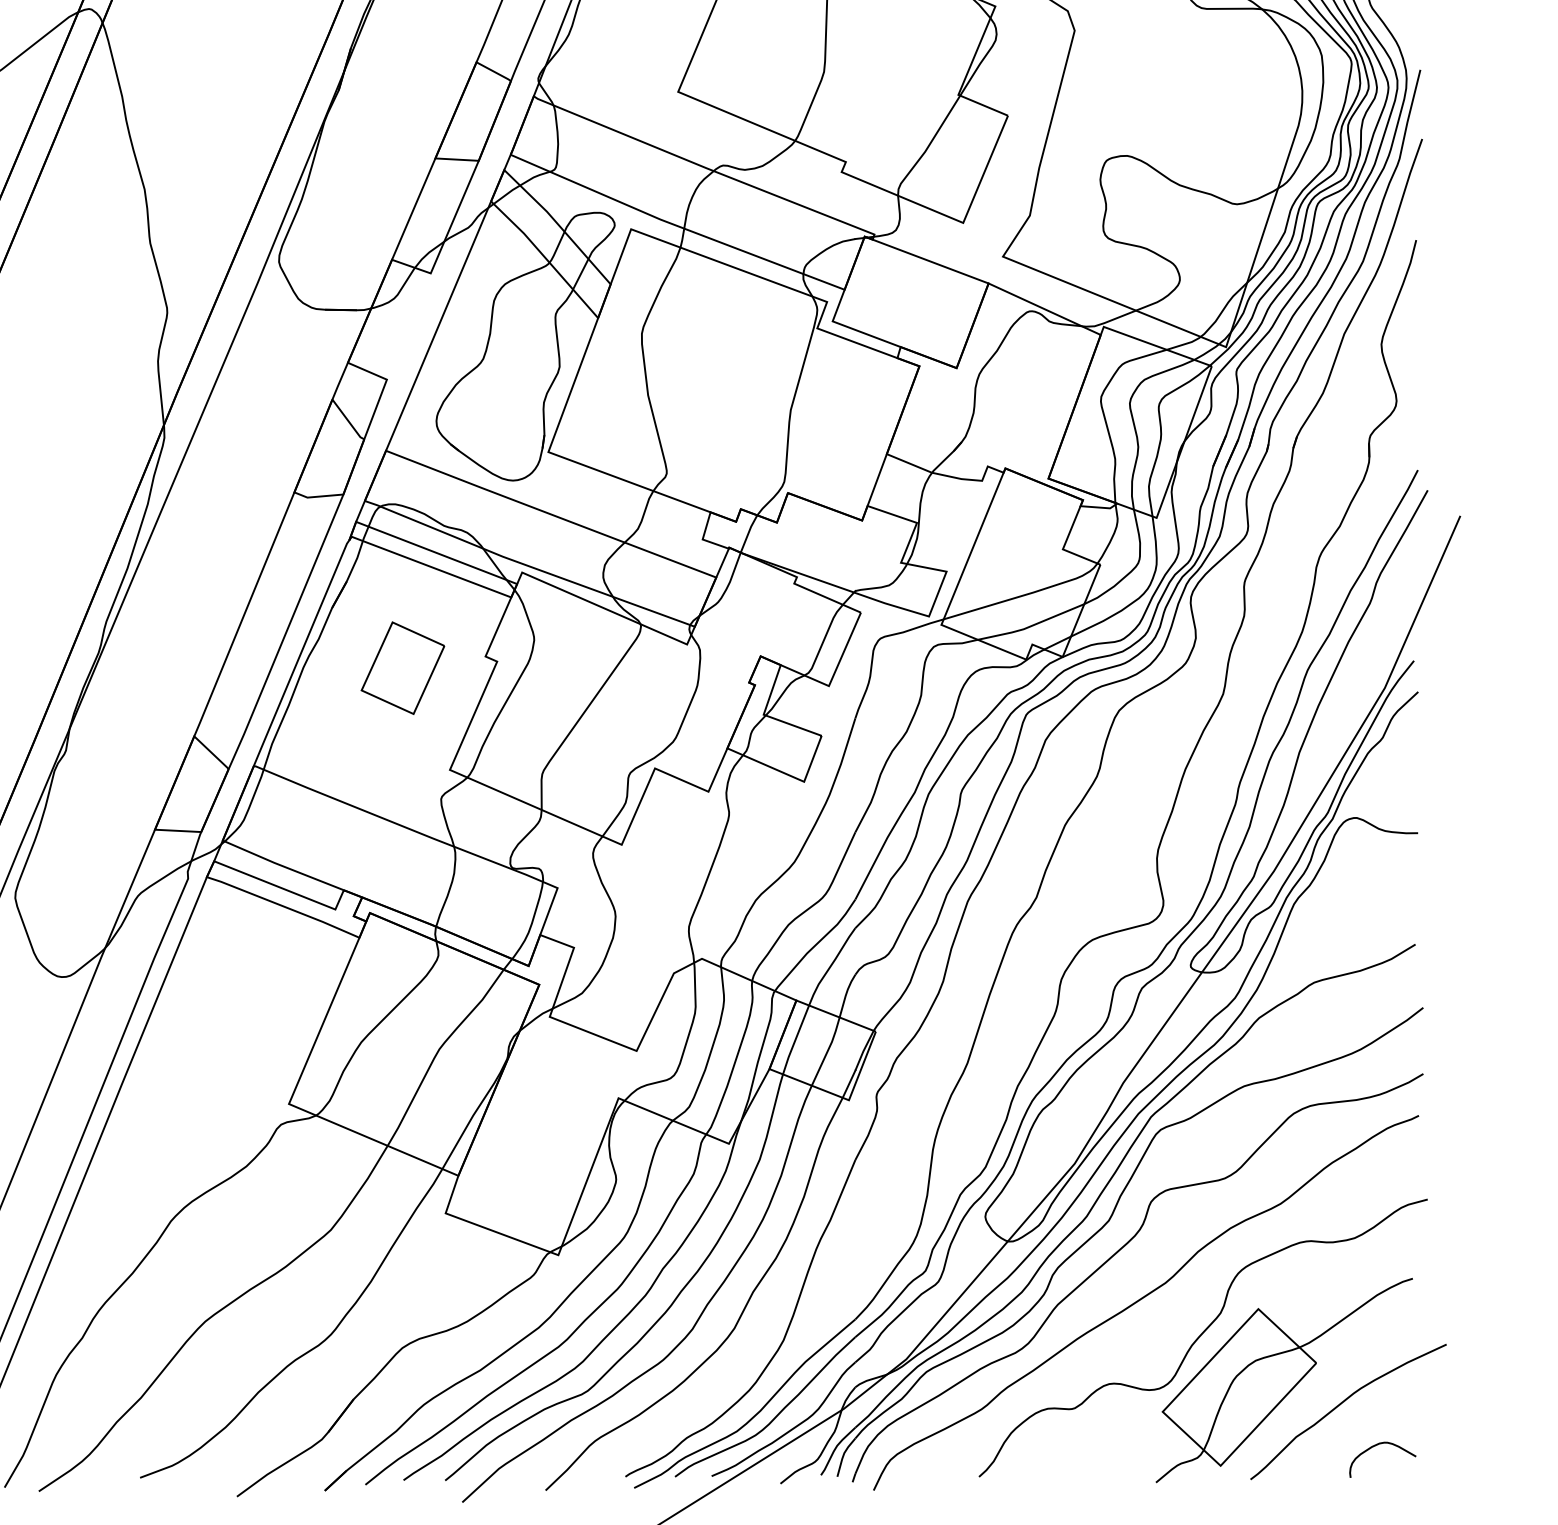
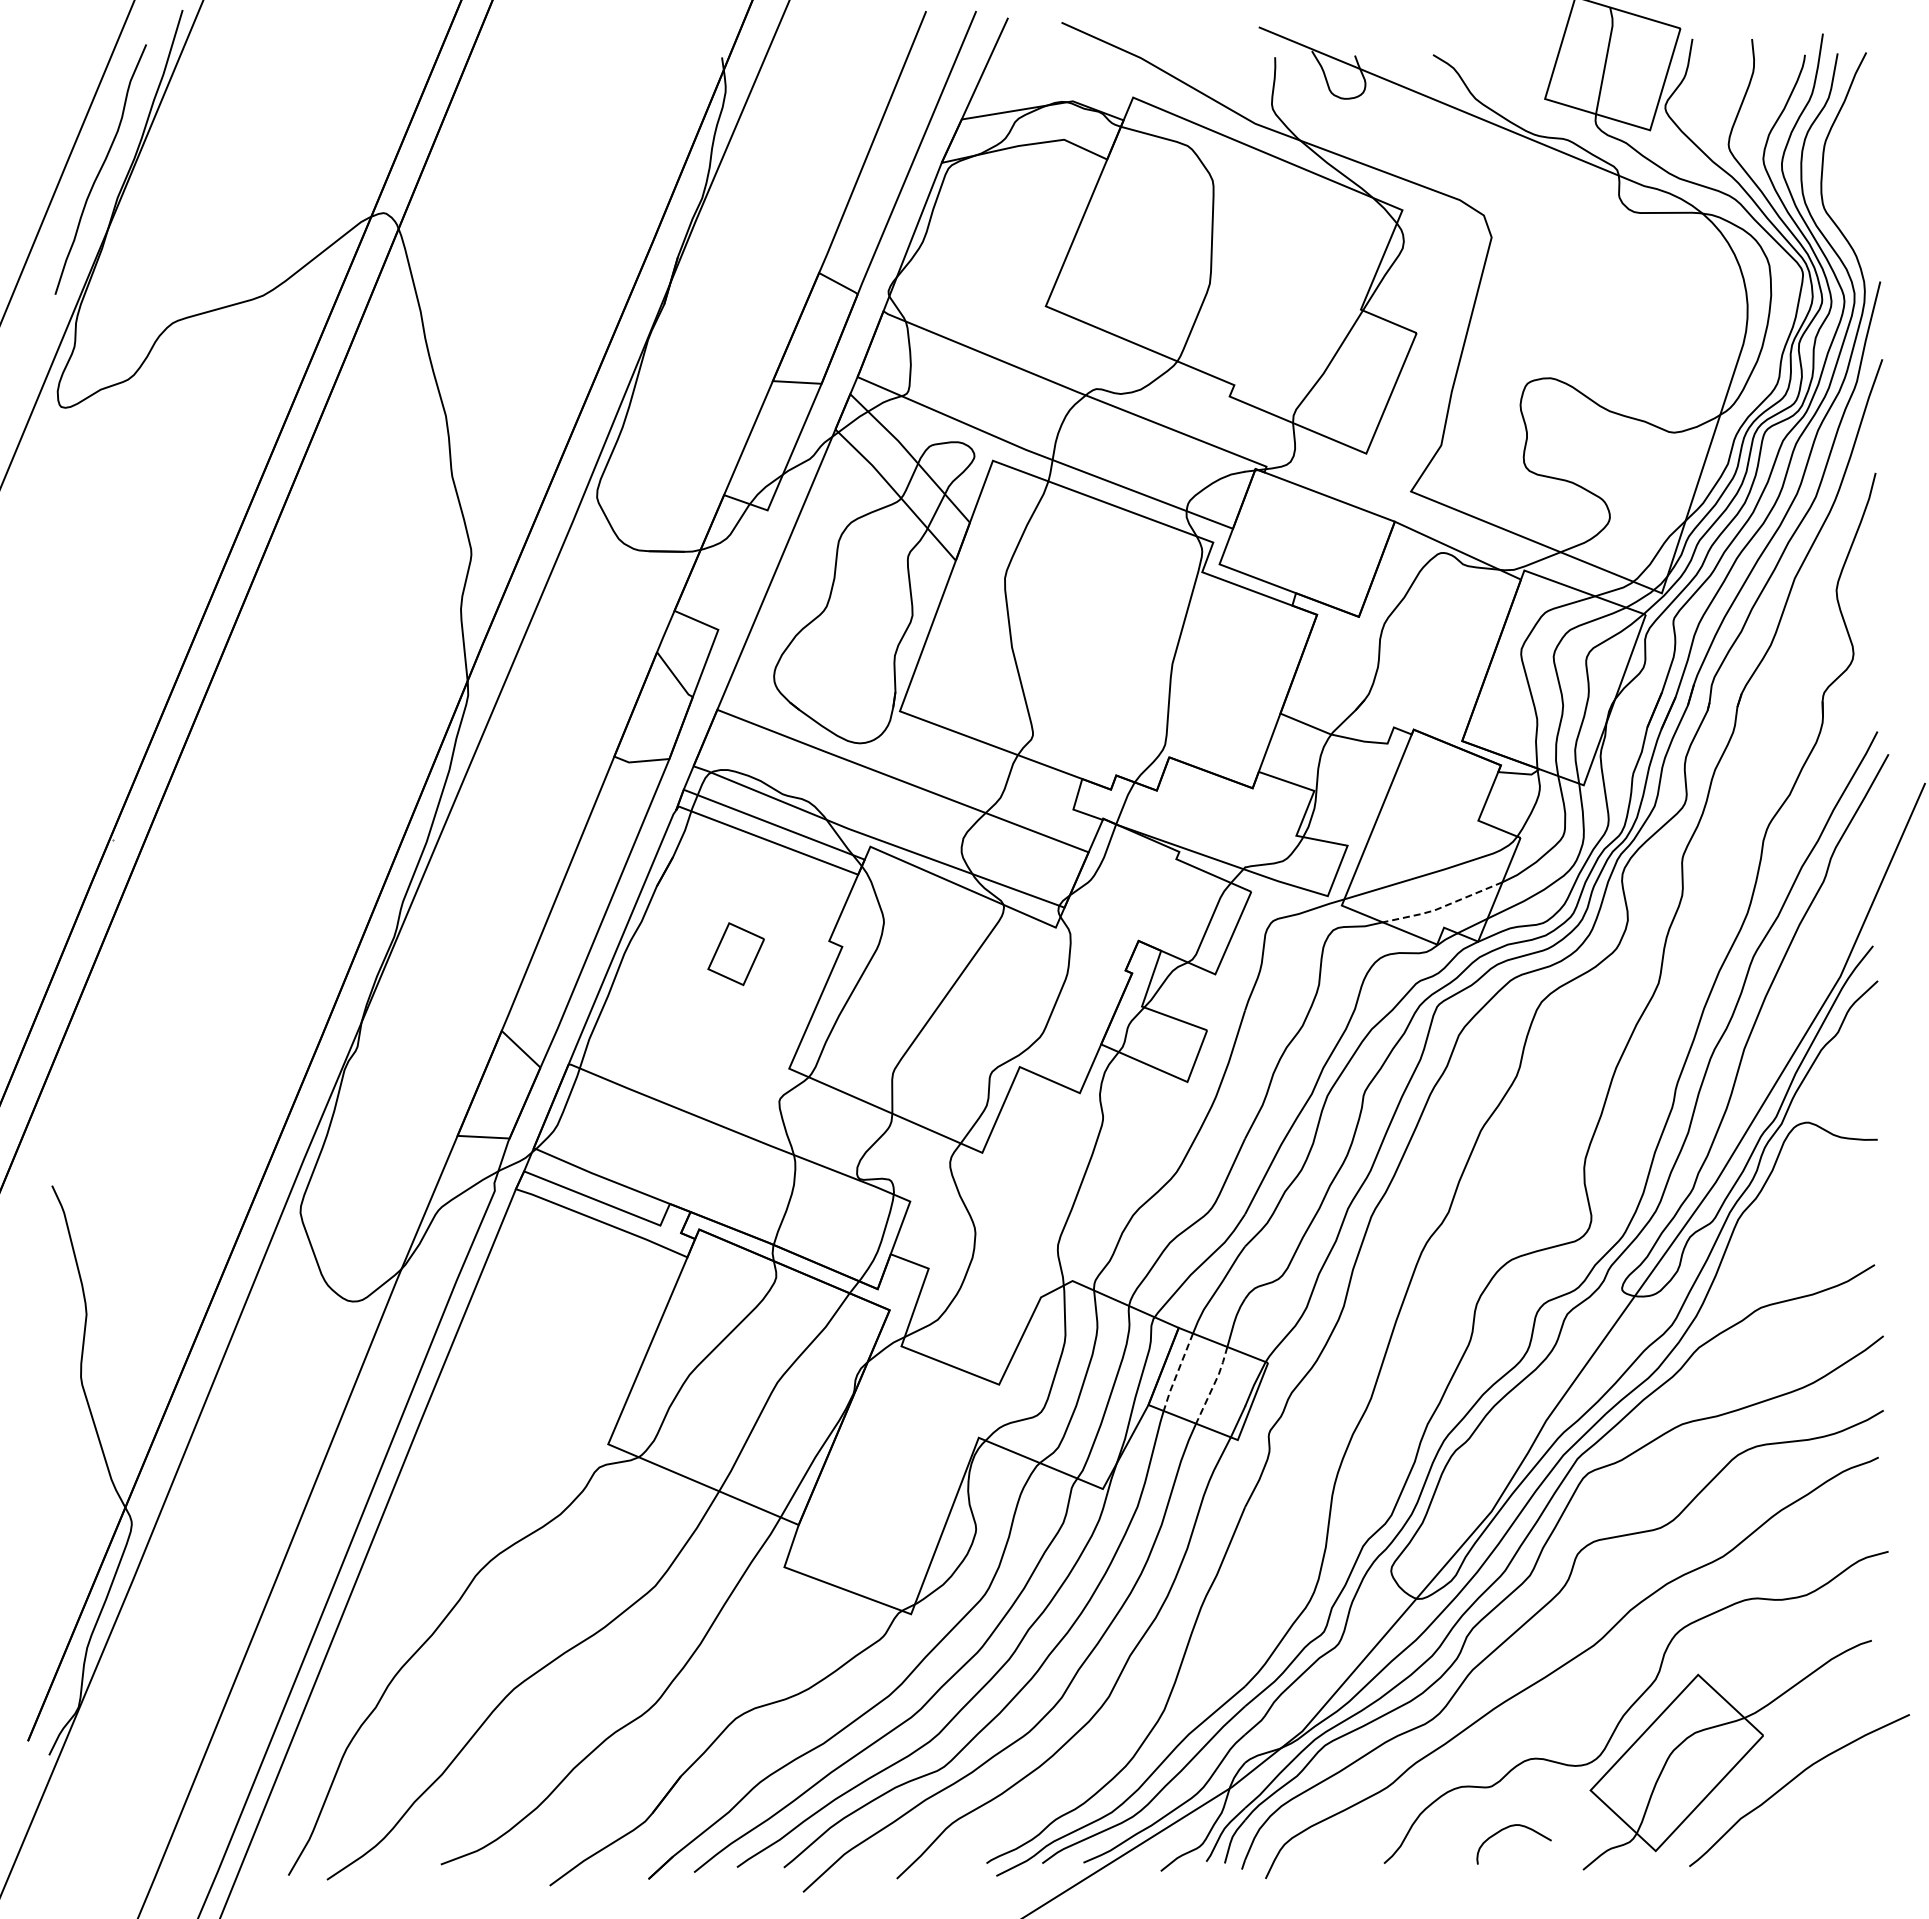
line: (1030, 626) -> (1442, 907), solid -> dashed
part: (402, 667) -> (735, 953), size x0.6
line: (795, 1041) -> (1177, 1373), solid -> dashed
line: (827, 1051) -> (1213, 1385), solid -> dashed
curve: (1375, 1446) -> (1505, 1829), moved

